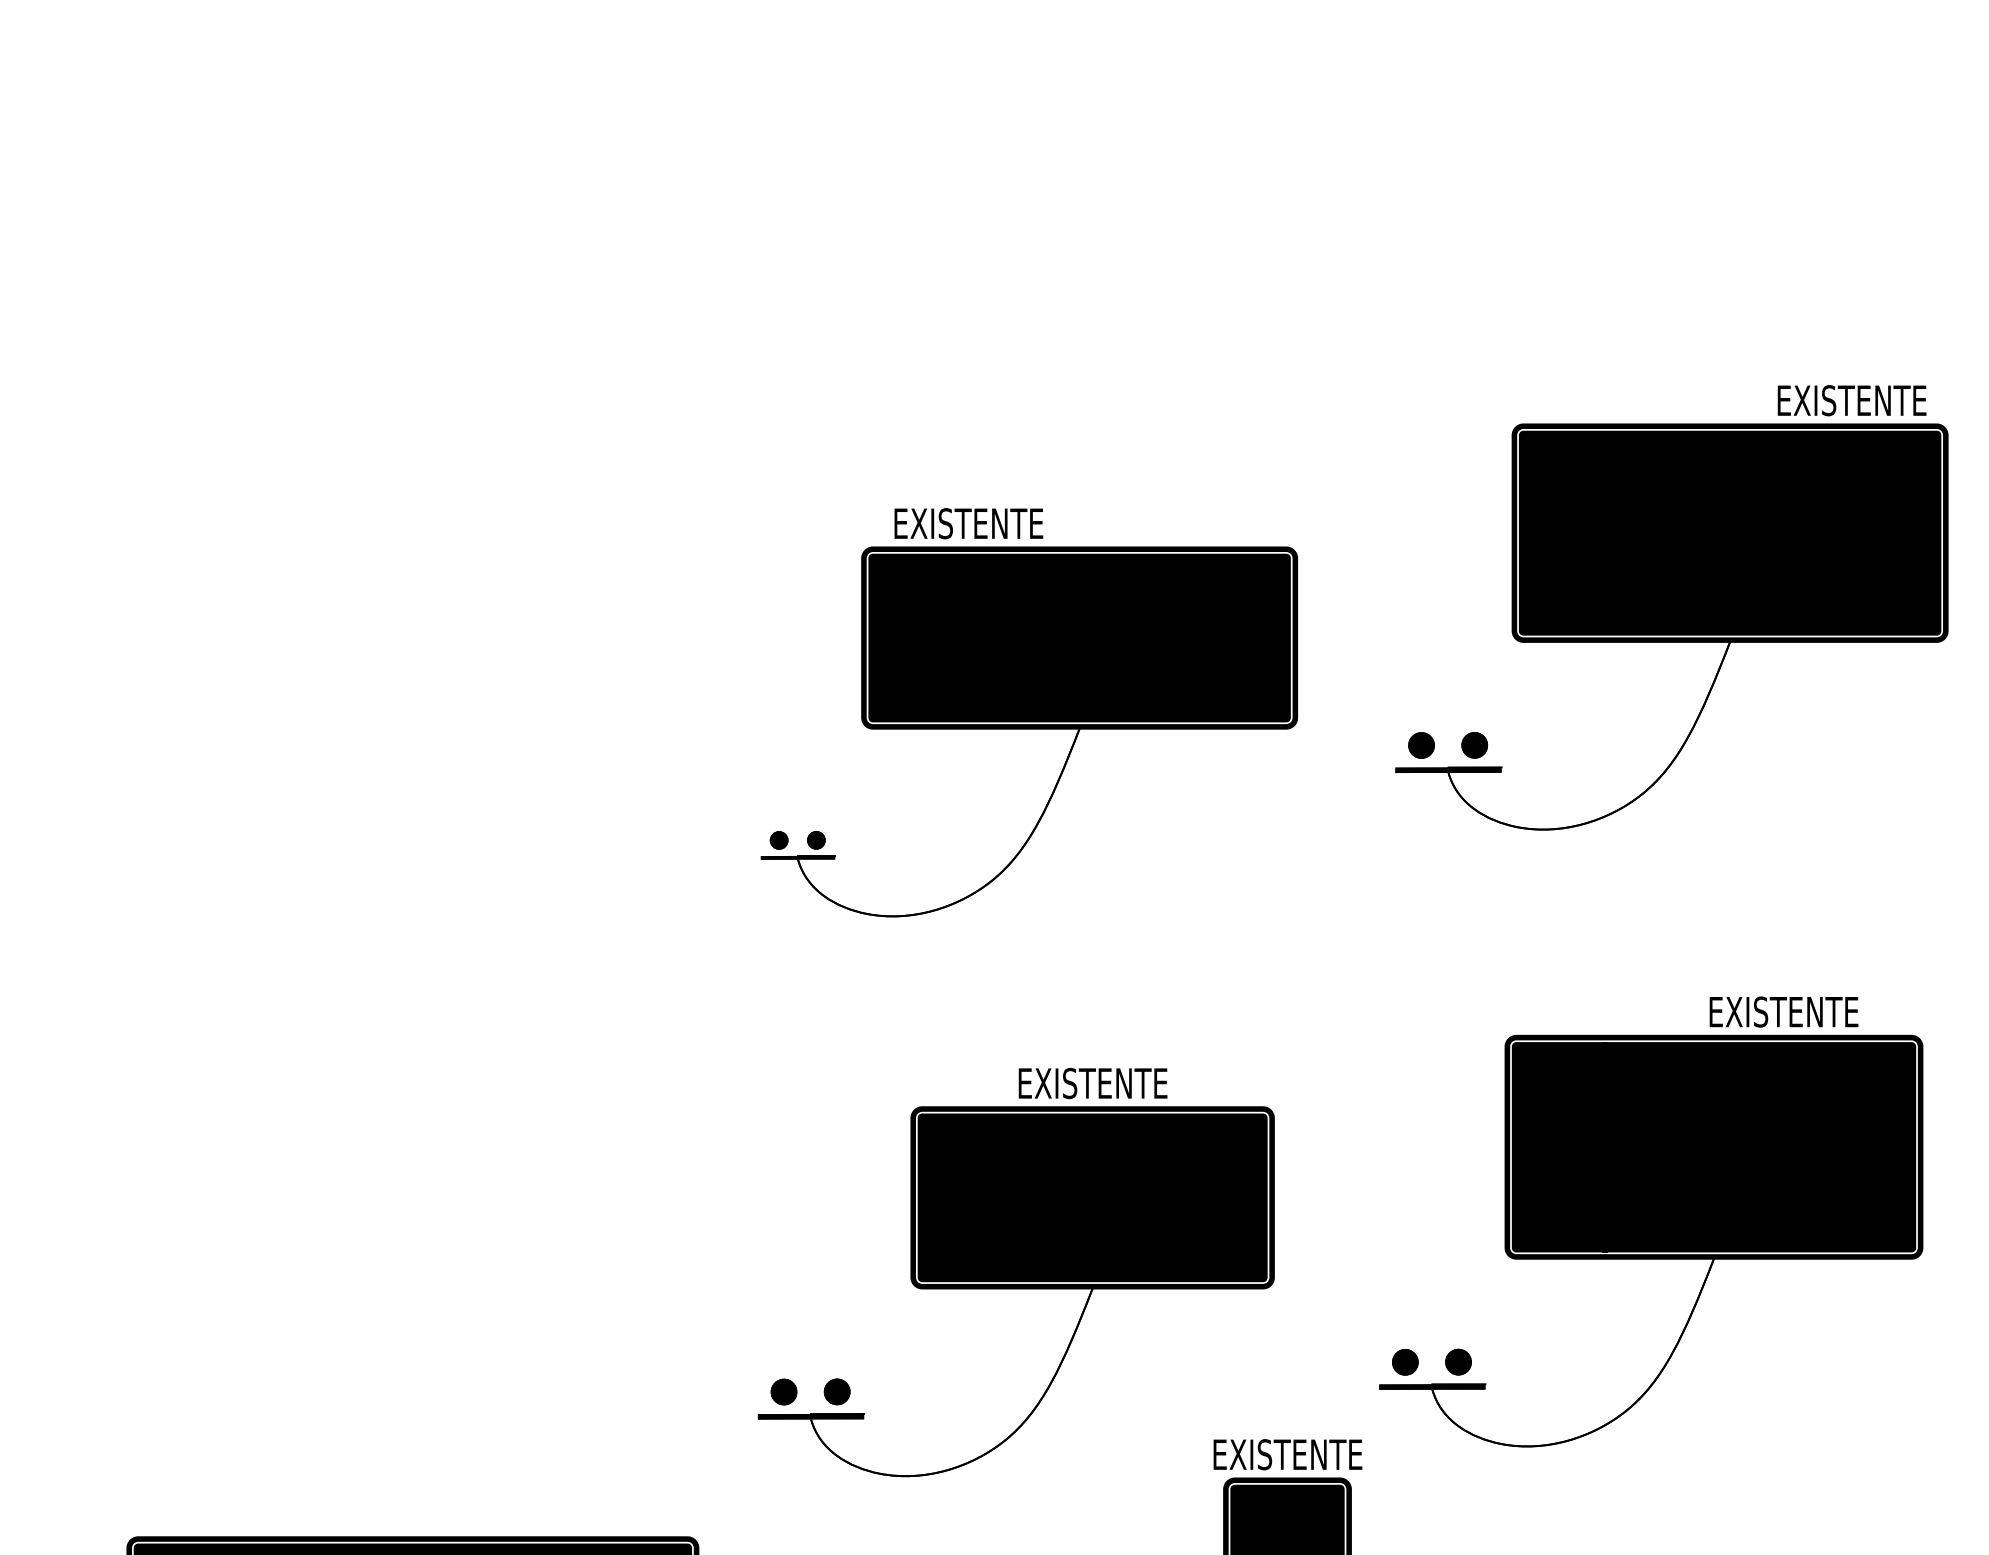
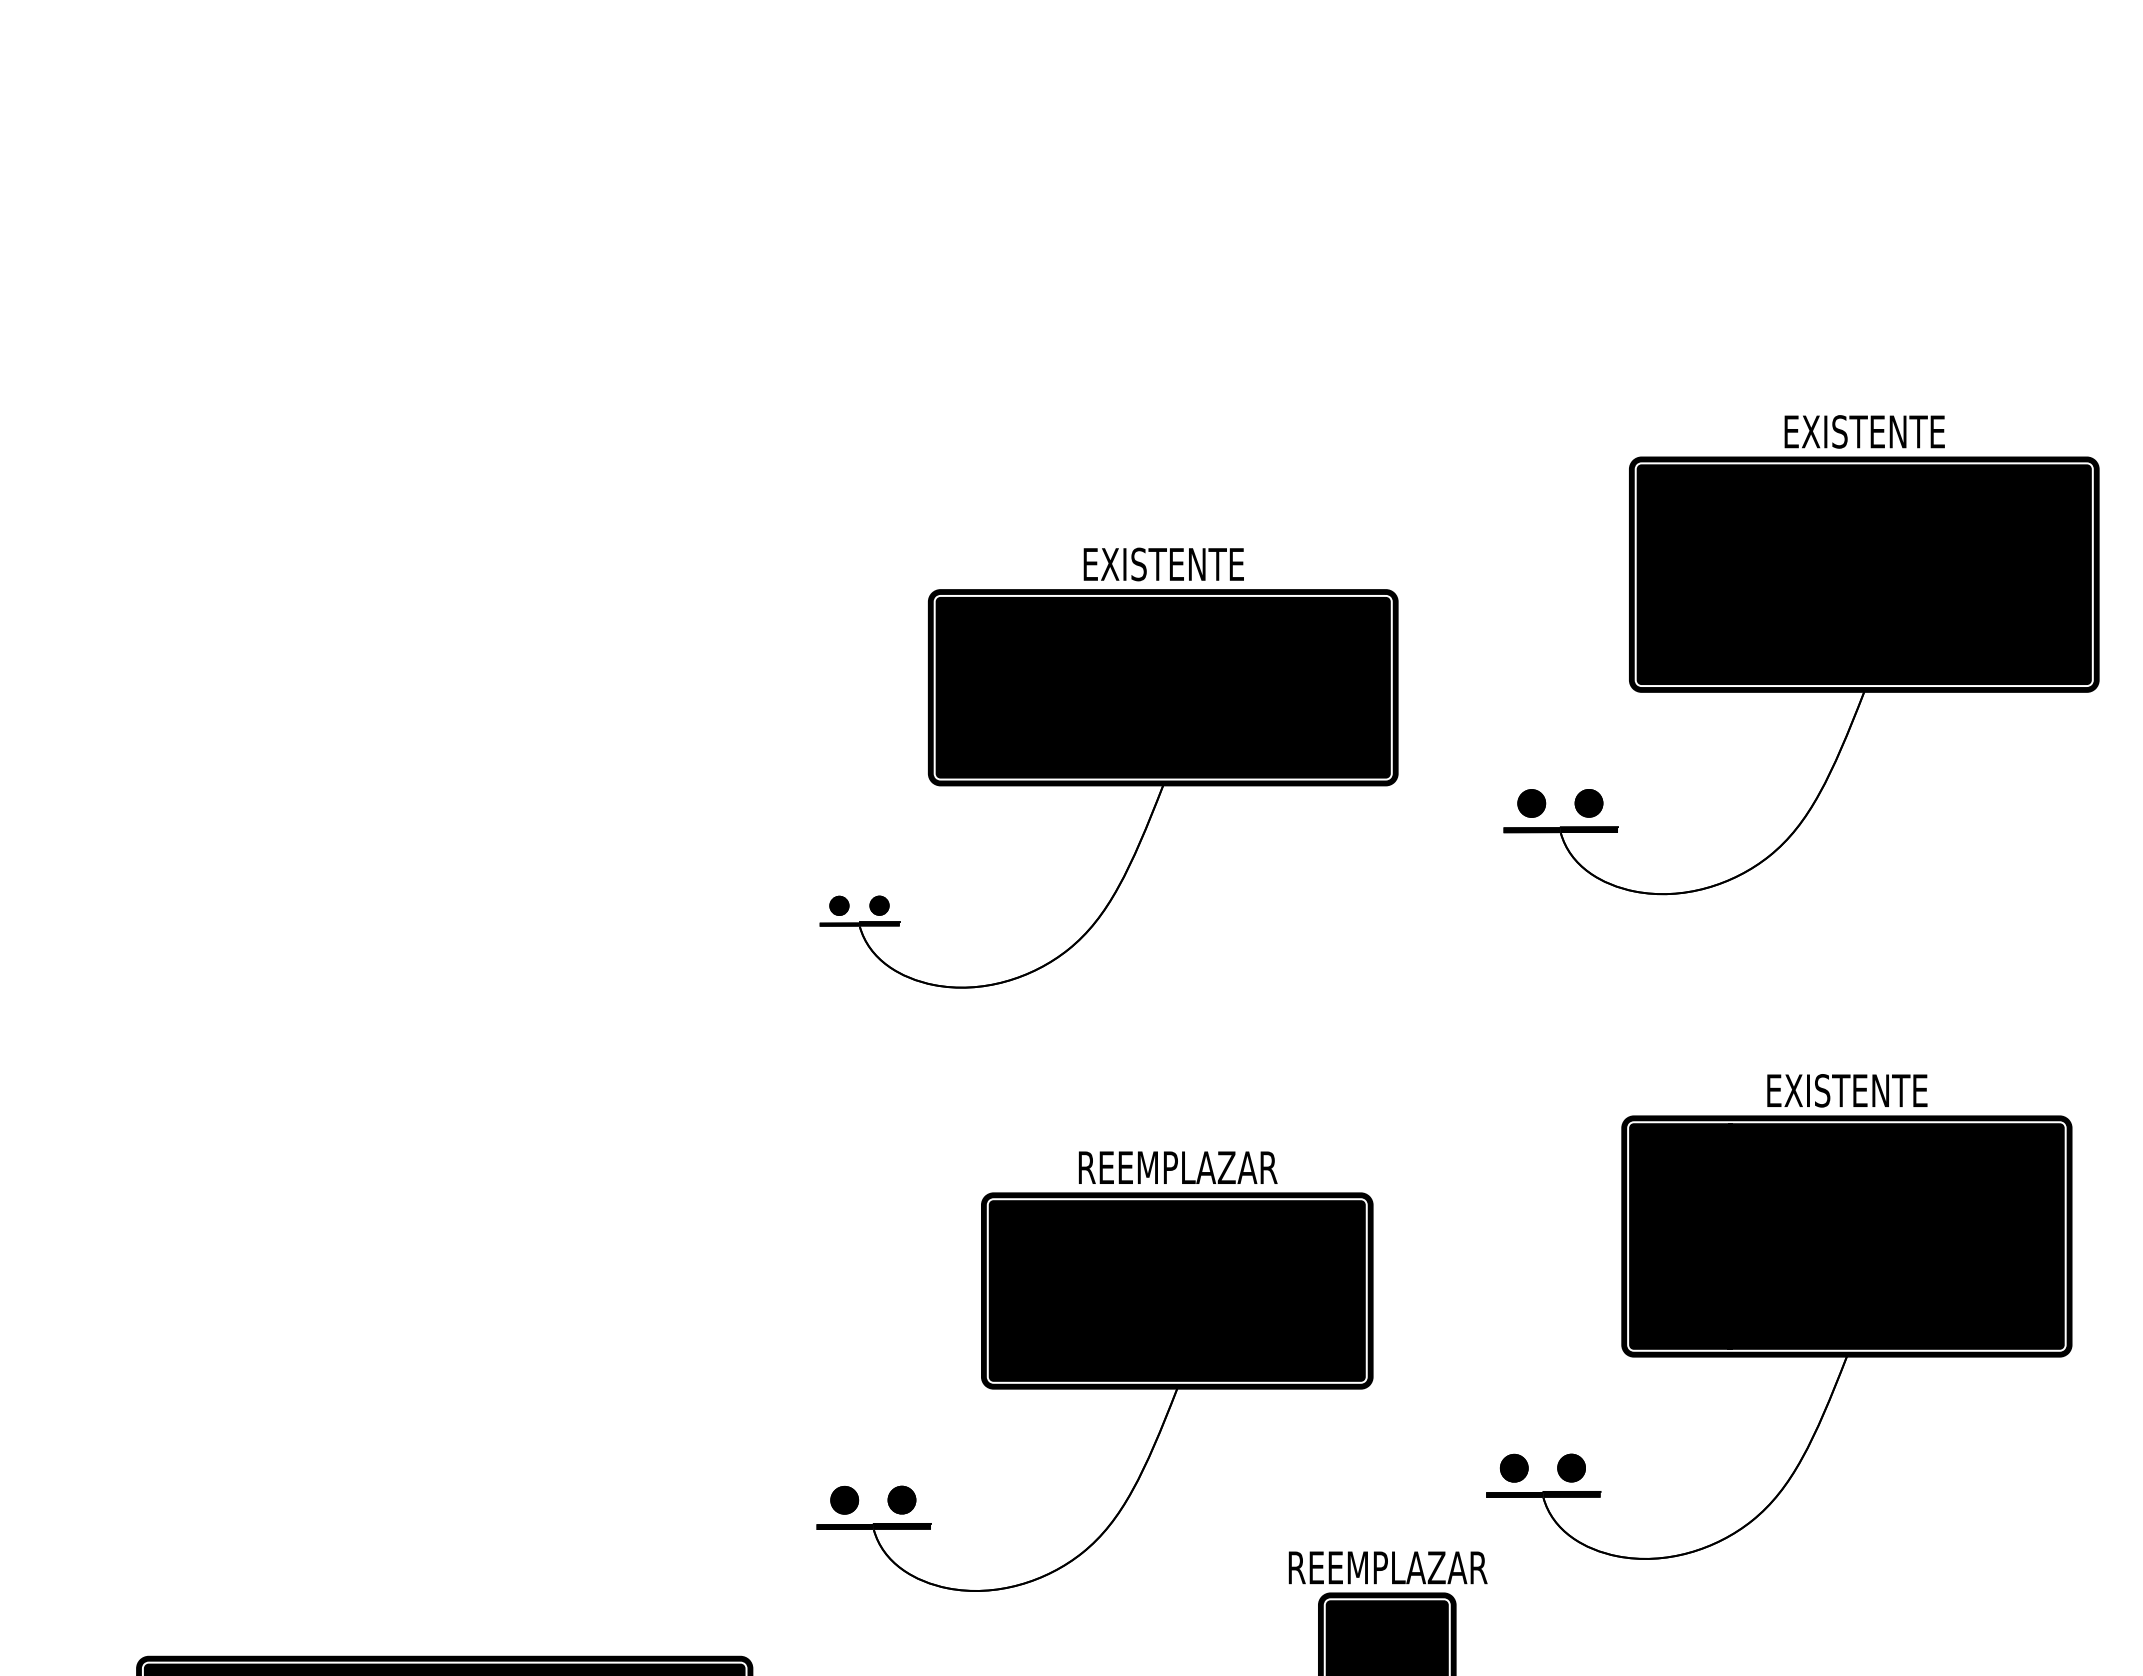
text: (1851, 400) -> (1864, 431), moved
text: (968, 523) -> (1163, 564), moved
text: (1784, 1011) -> (1847, 1090), moved
text: (1092, 1083) -> (1177, 1167), EXISTENTE -> REEMPLAZAR
text: (1287, 1454) -> (1387, 1567), EXISTENTE -> REEMPLAZAR

